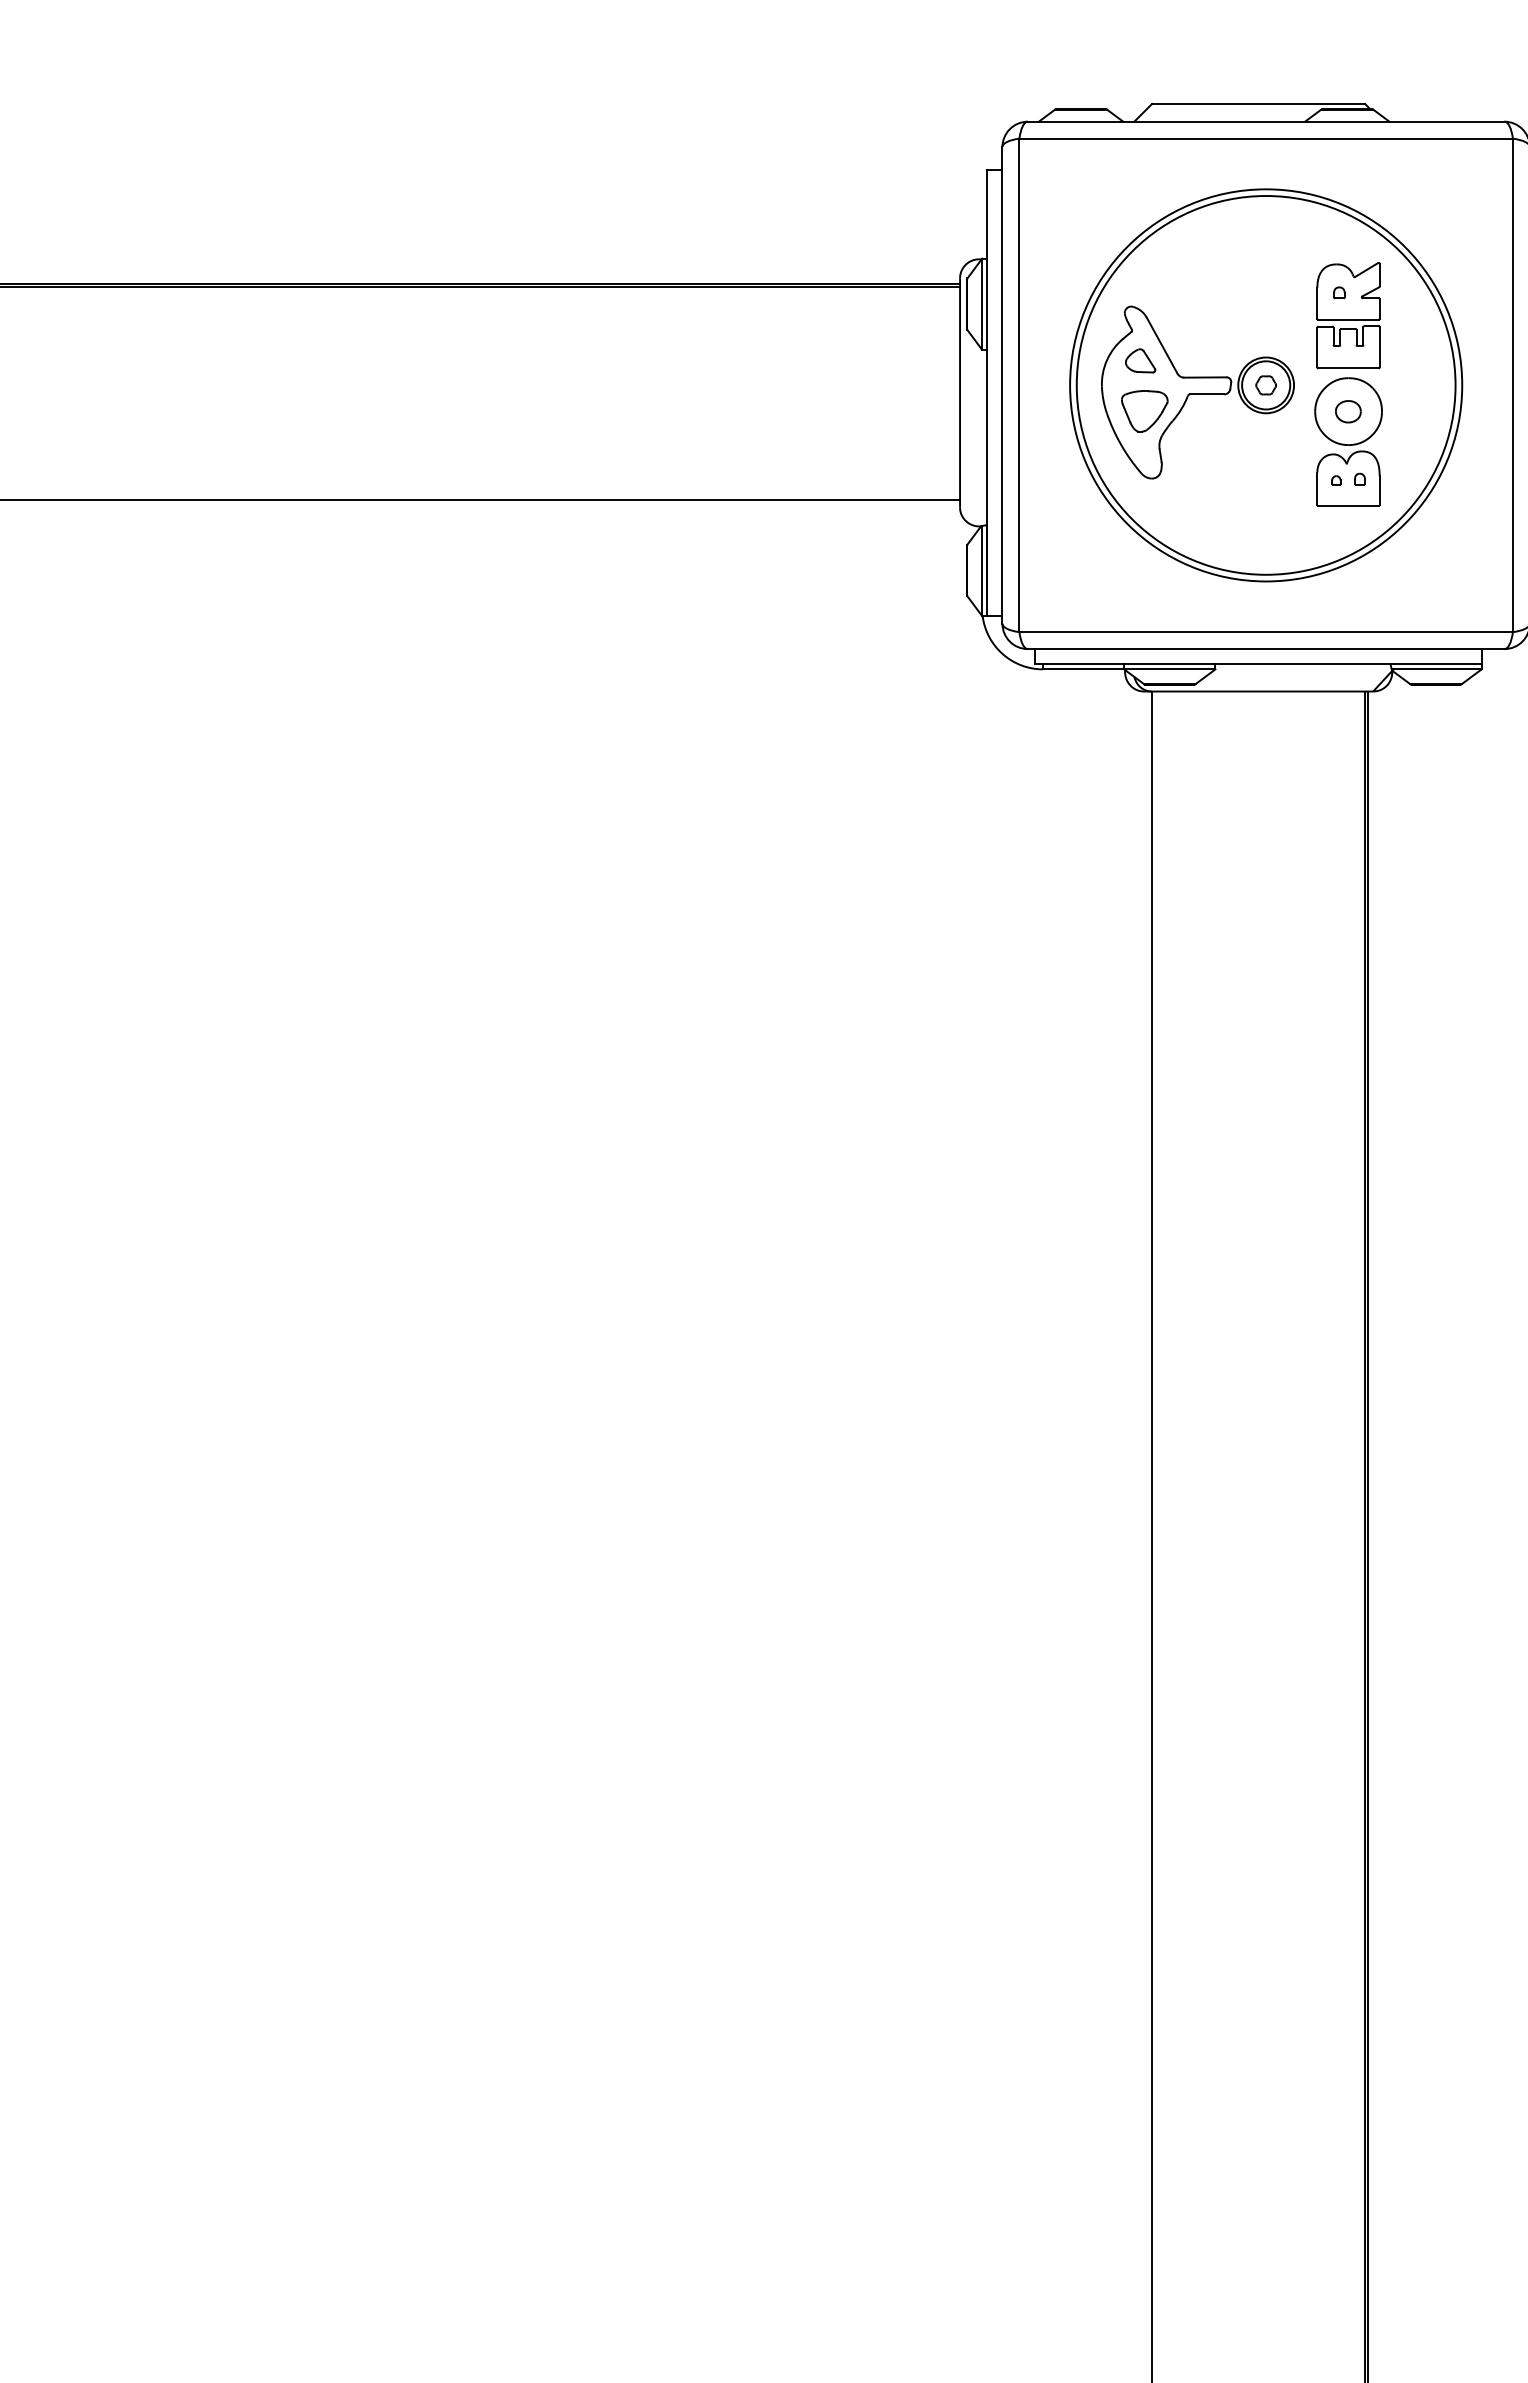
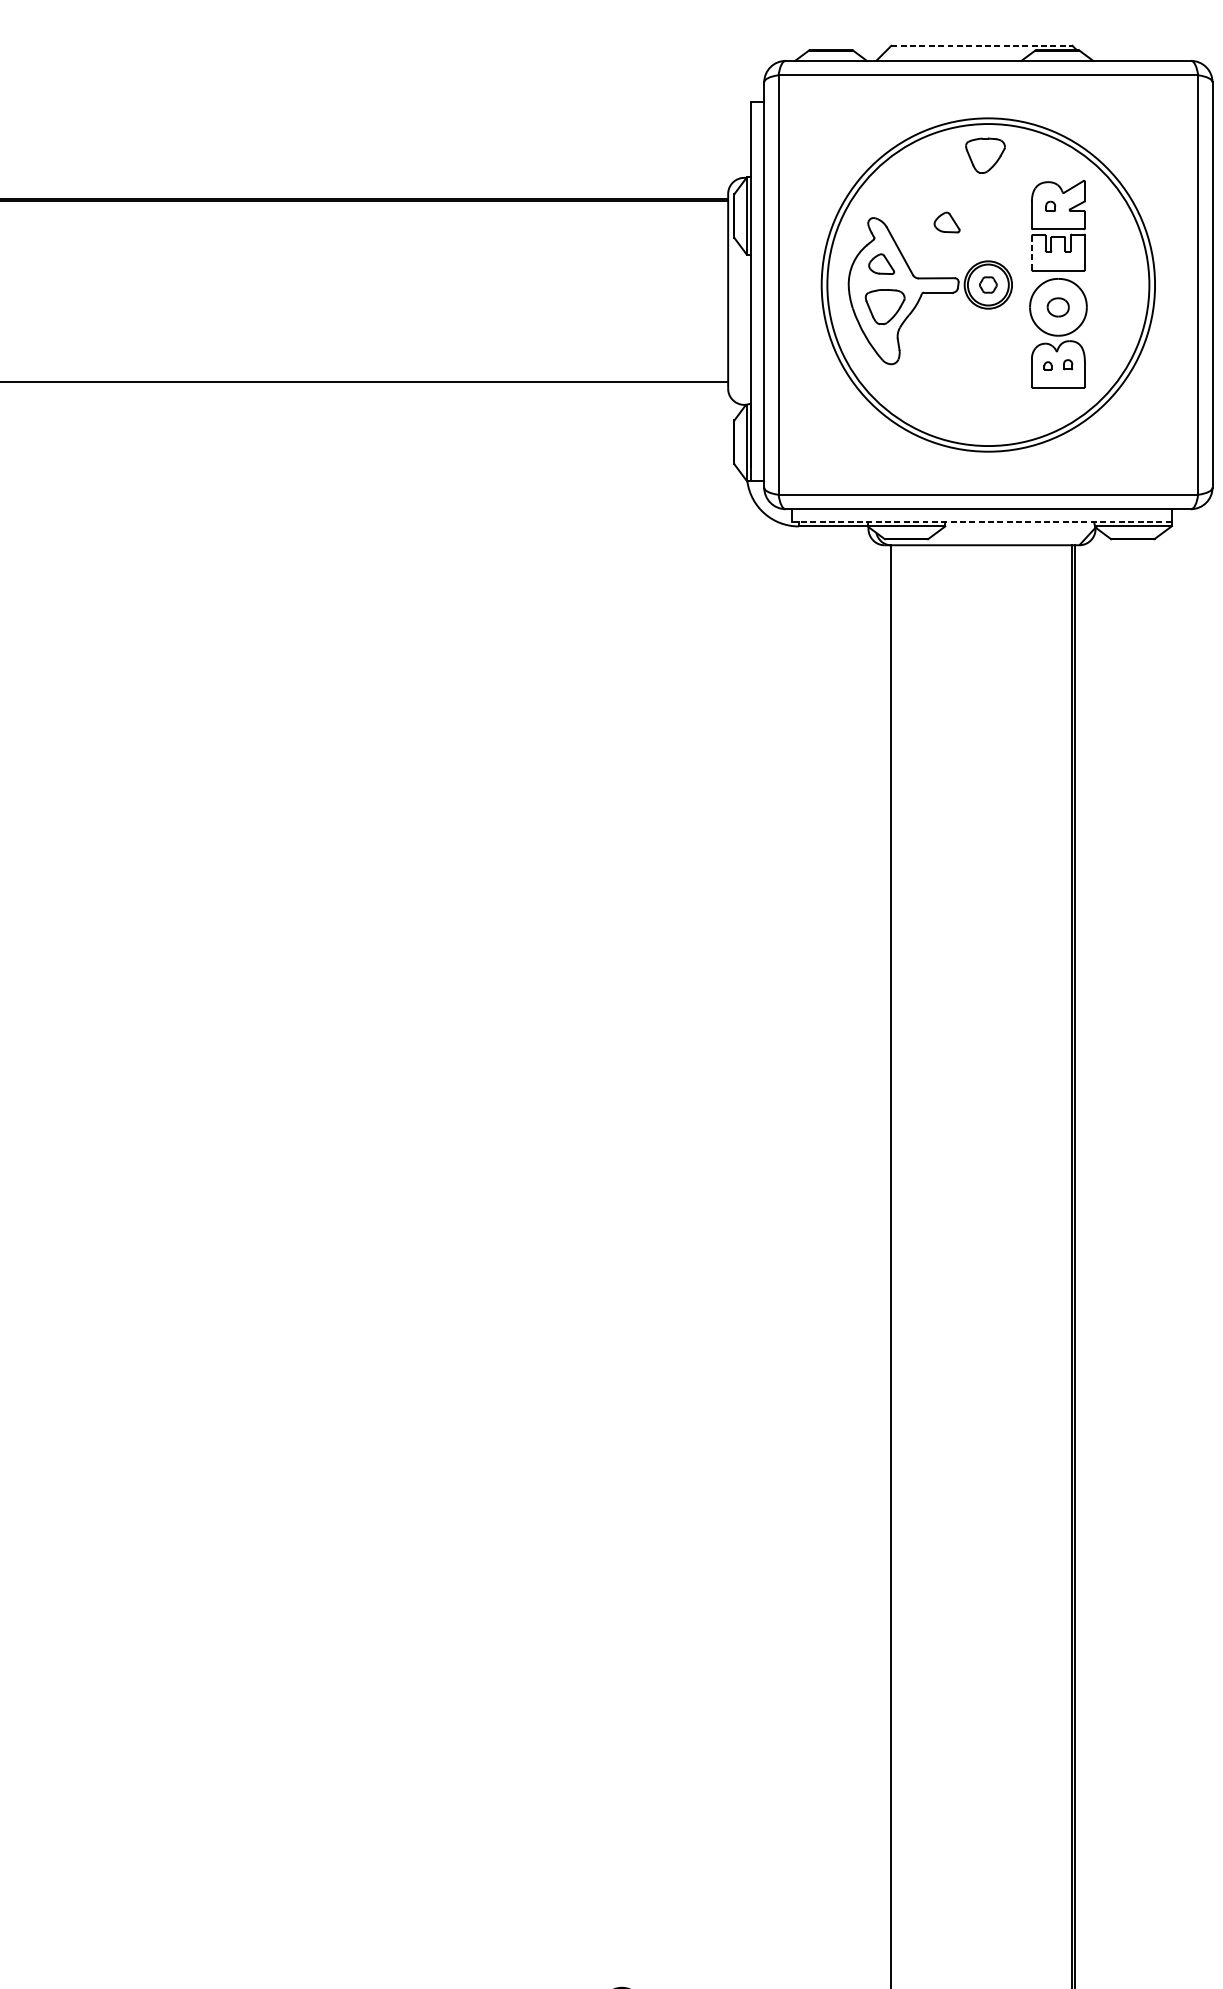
line: (1259, 103) -> (982, 45), solid -> dashed
part: (1262, 233) -> (985, 155), added
part: (1217, 311) -> (947, 222), added
line: (1317, 347) -> (1032, 252), solid -> dashed
line: (1258, 664) -> (981, 522), solid -> dashed

